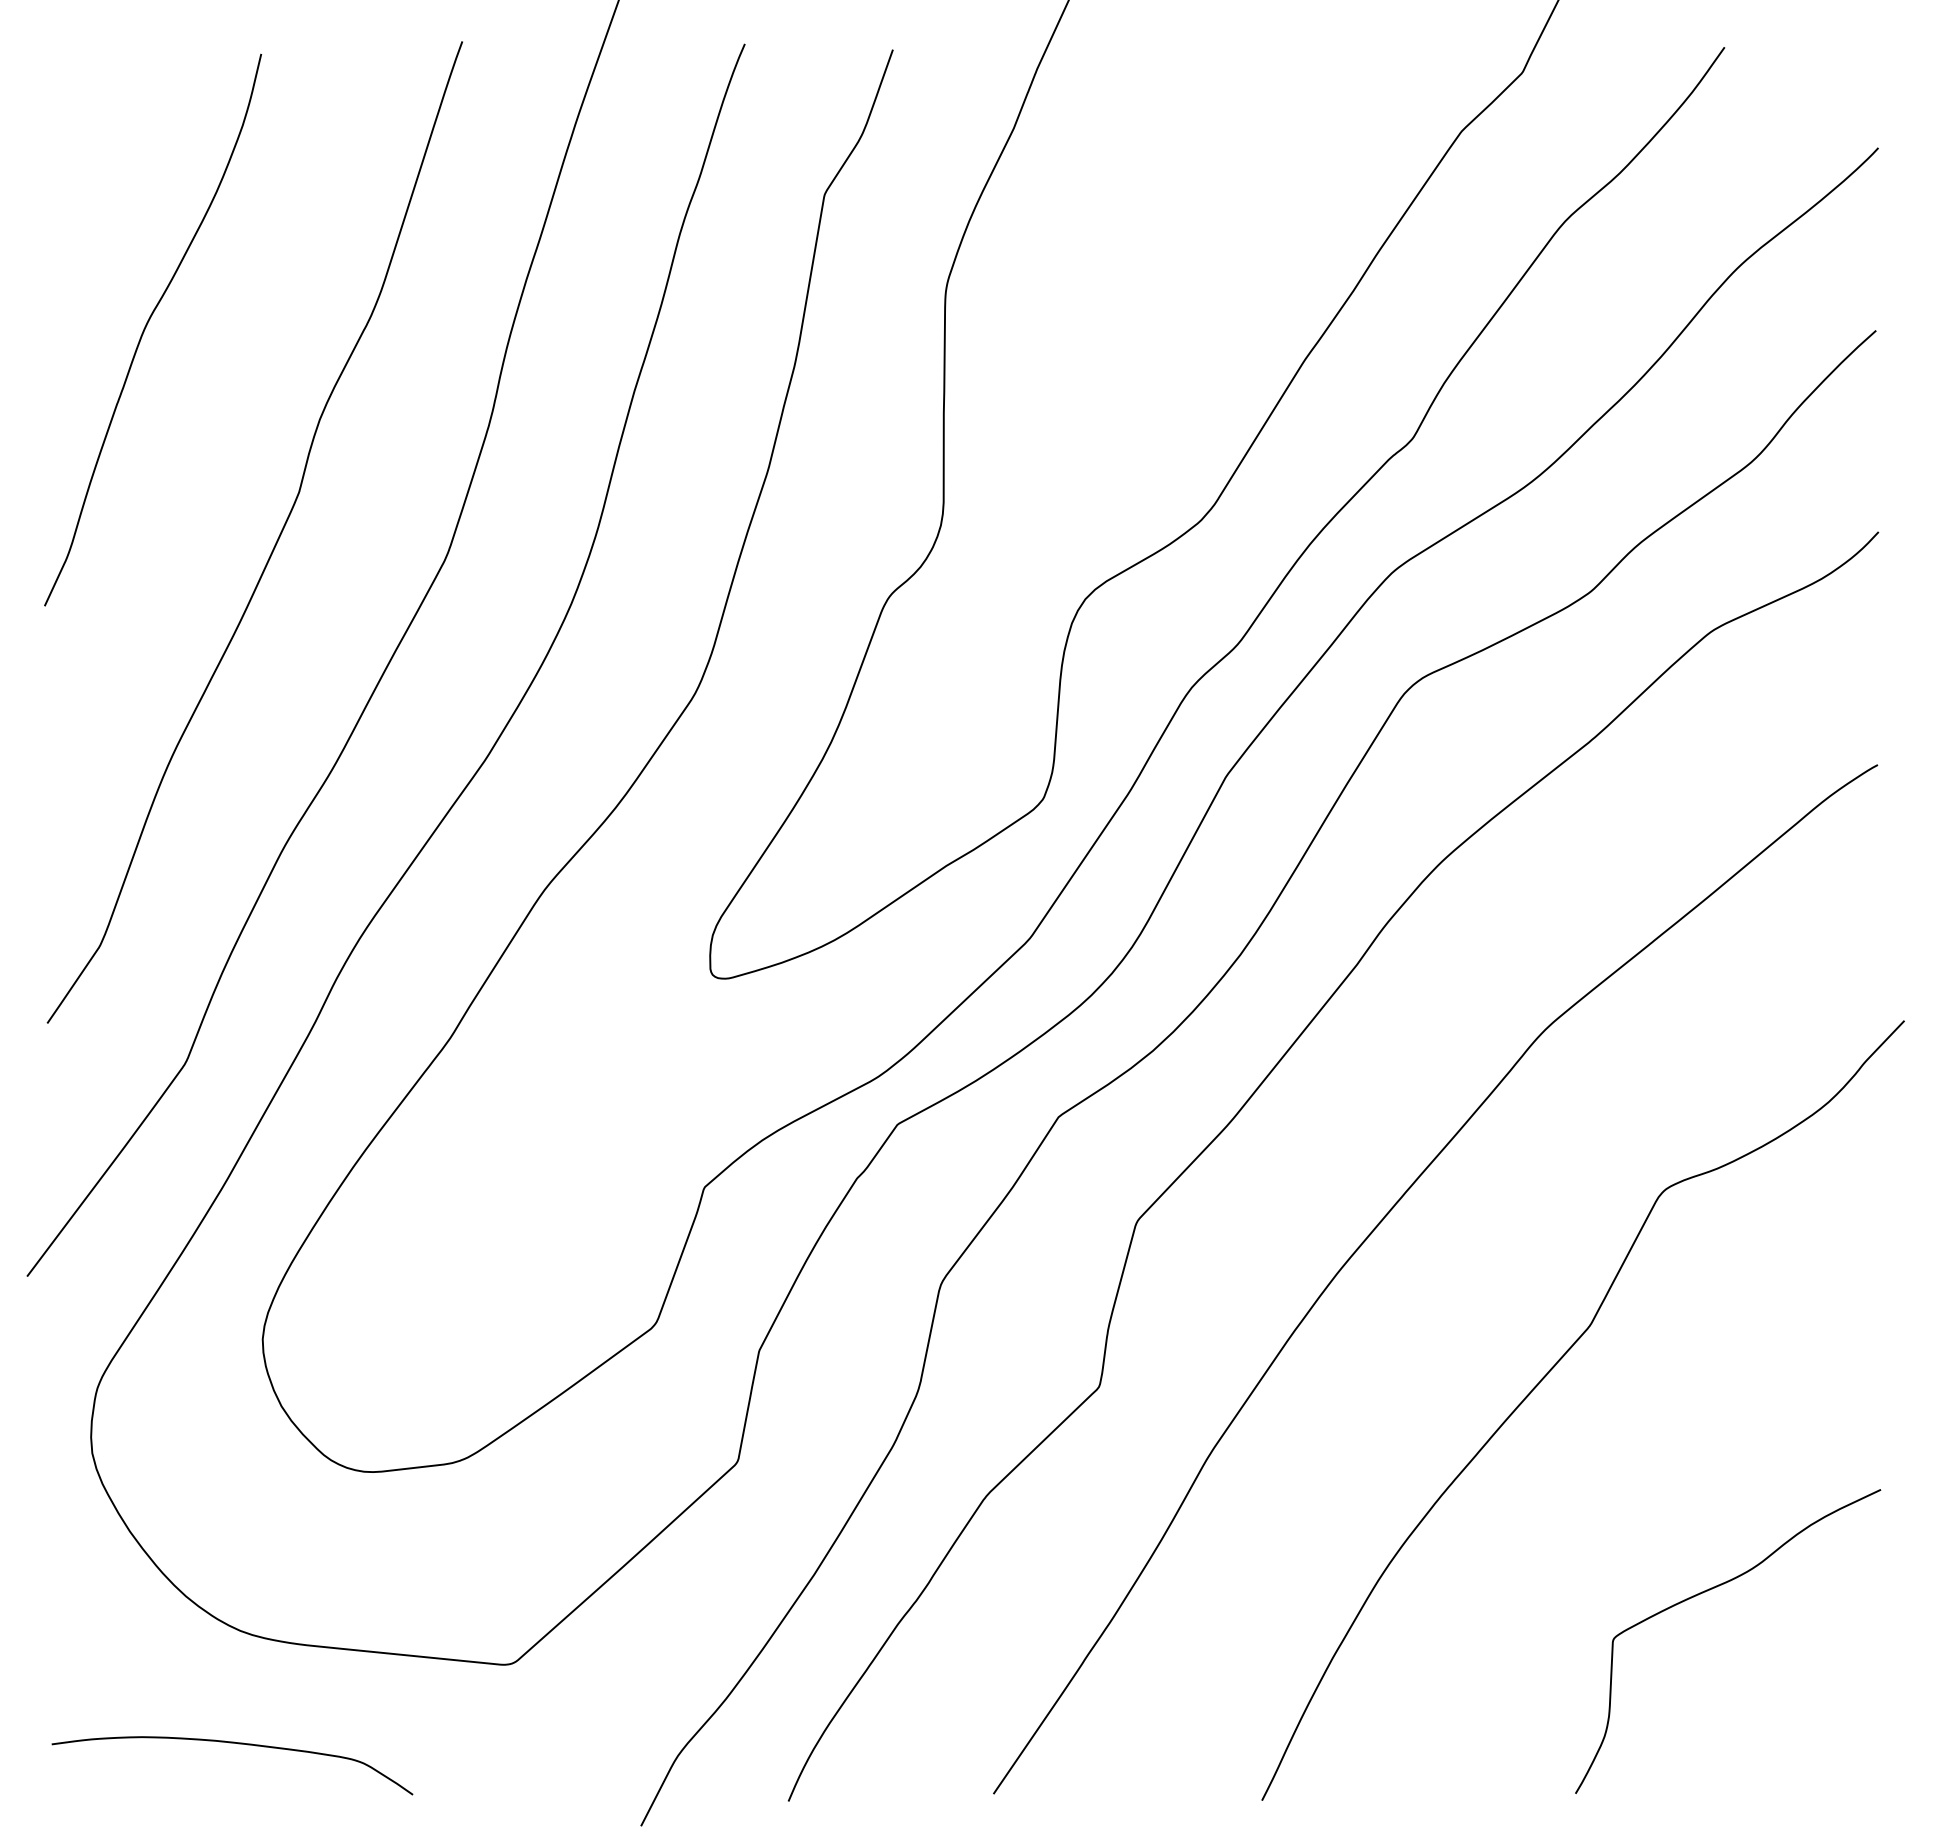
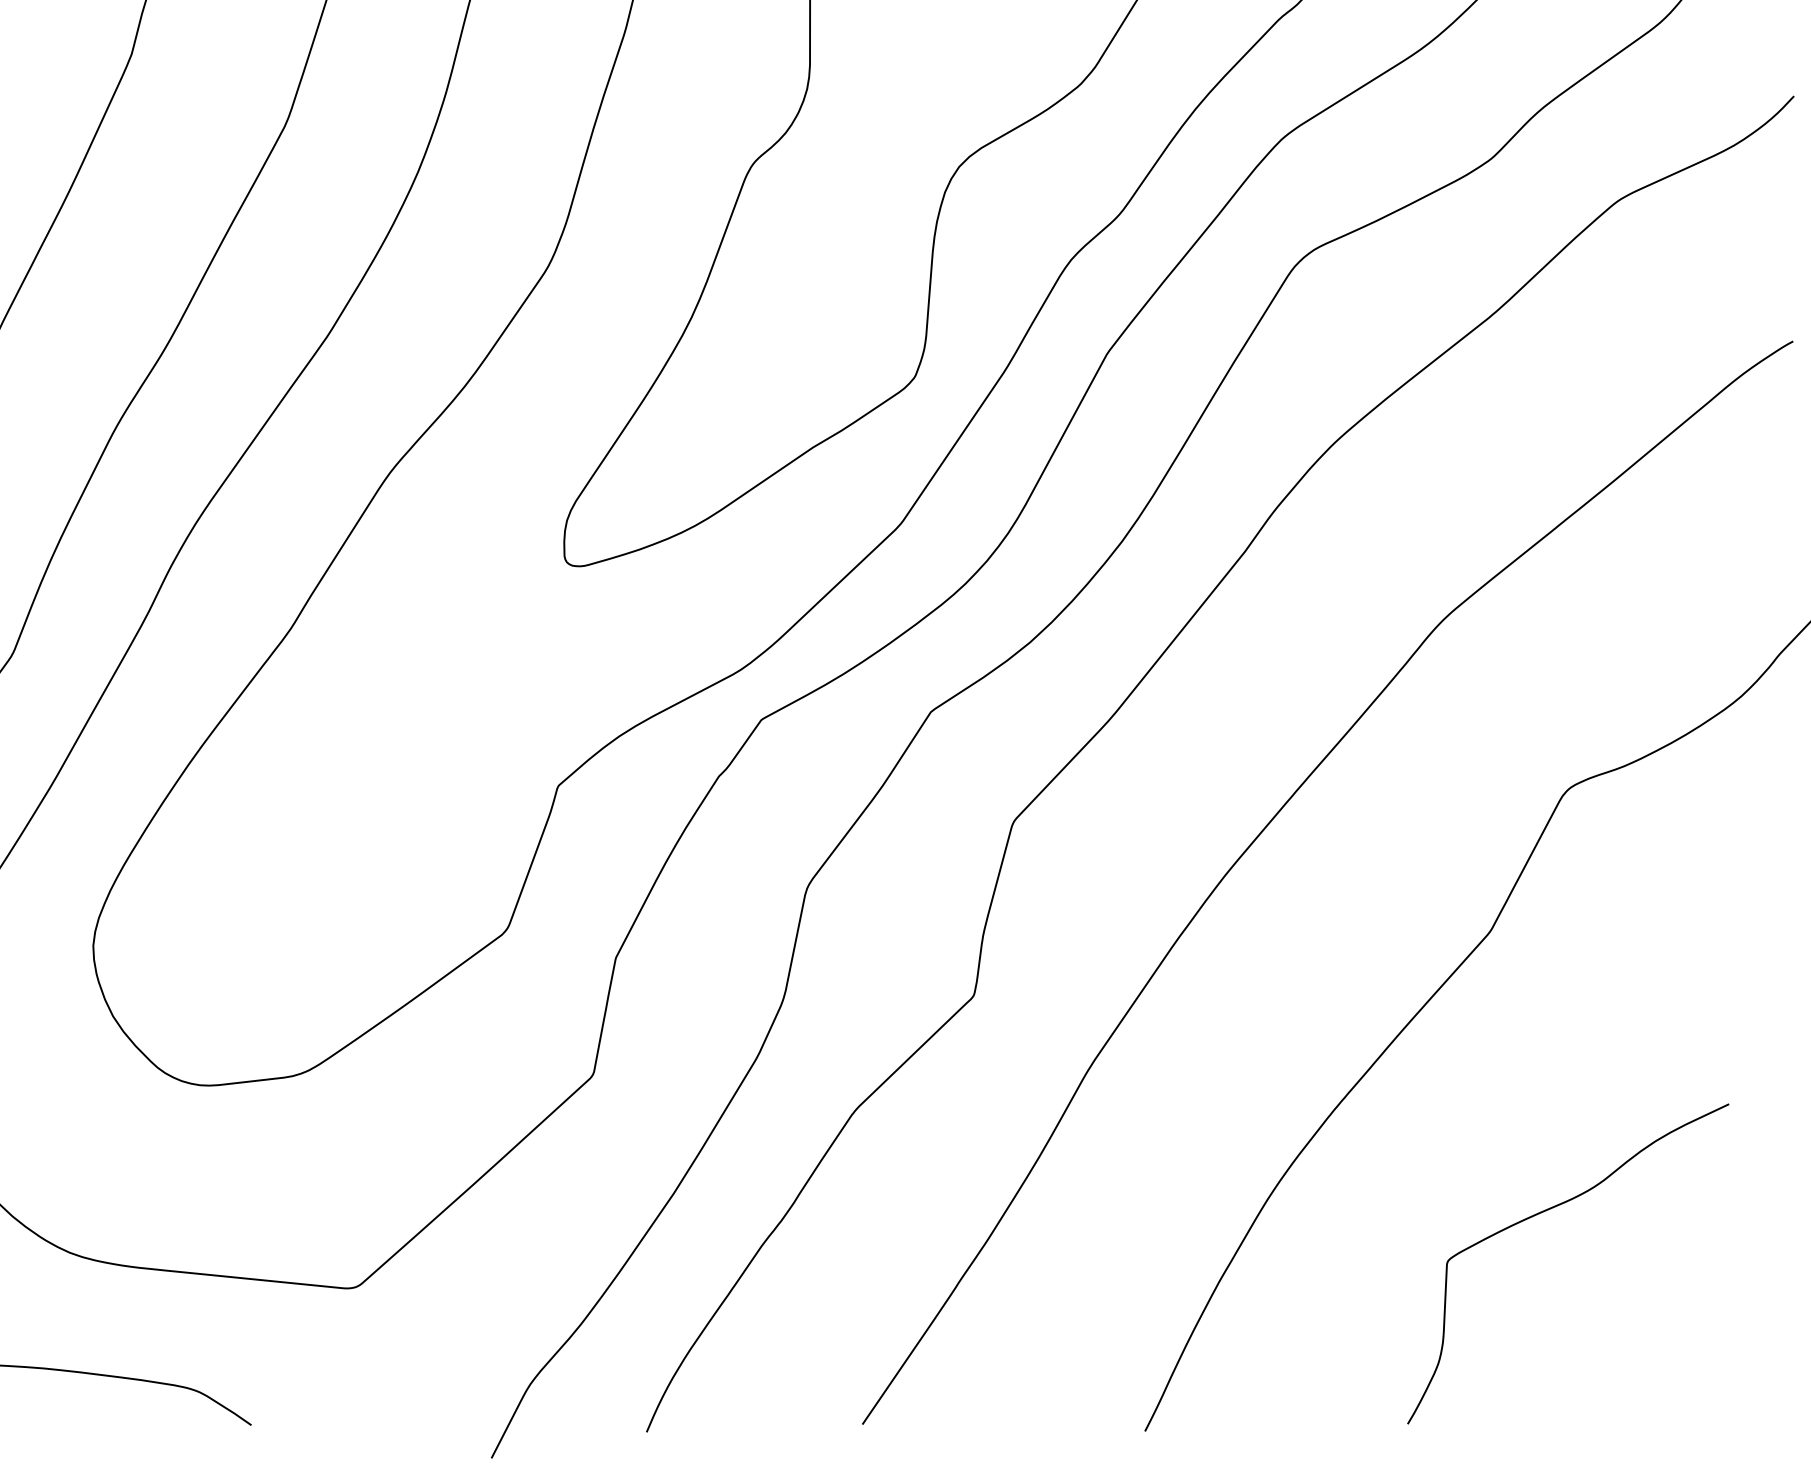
curve: (1710, 1590) -> (1549, 1210), moved

